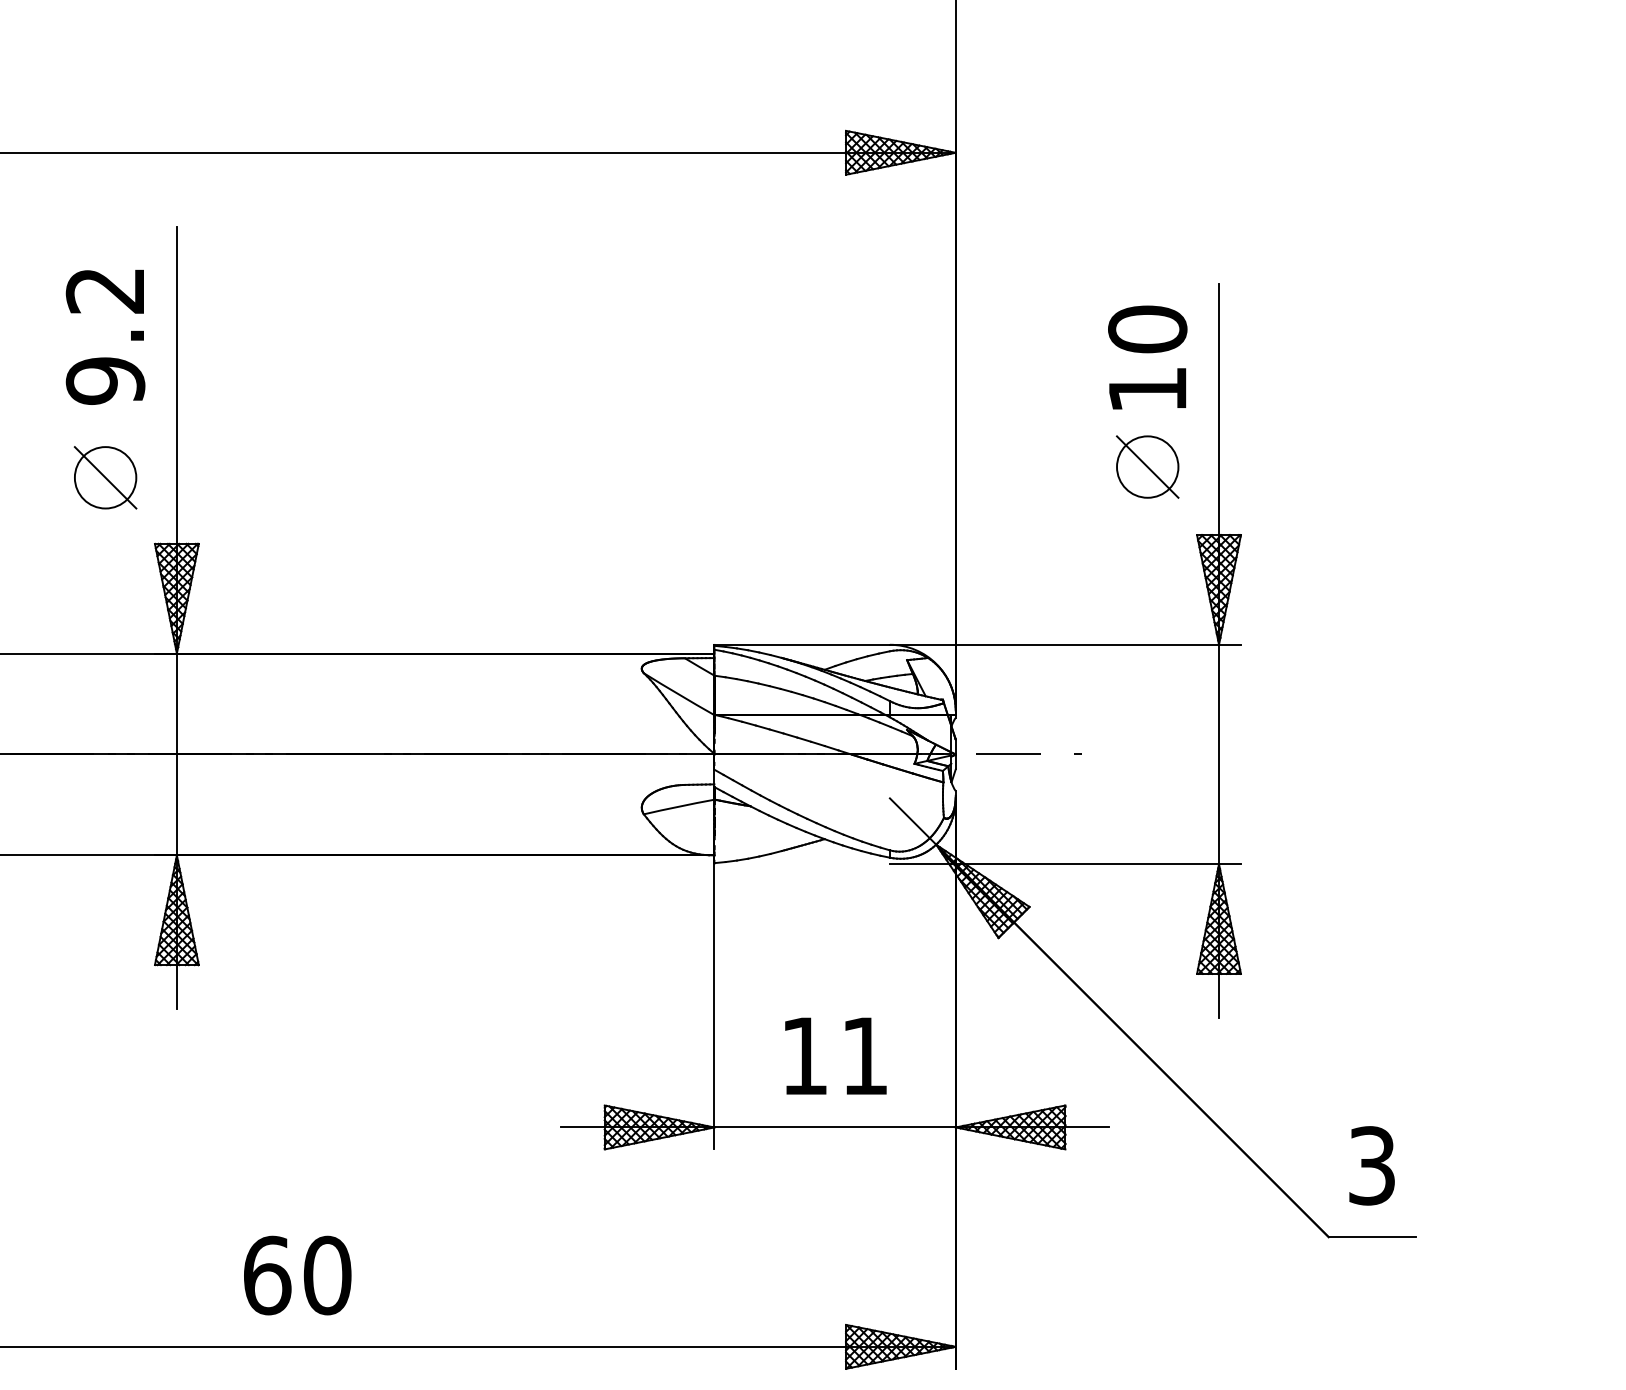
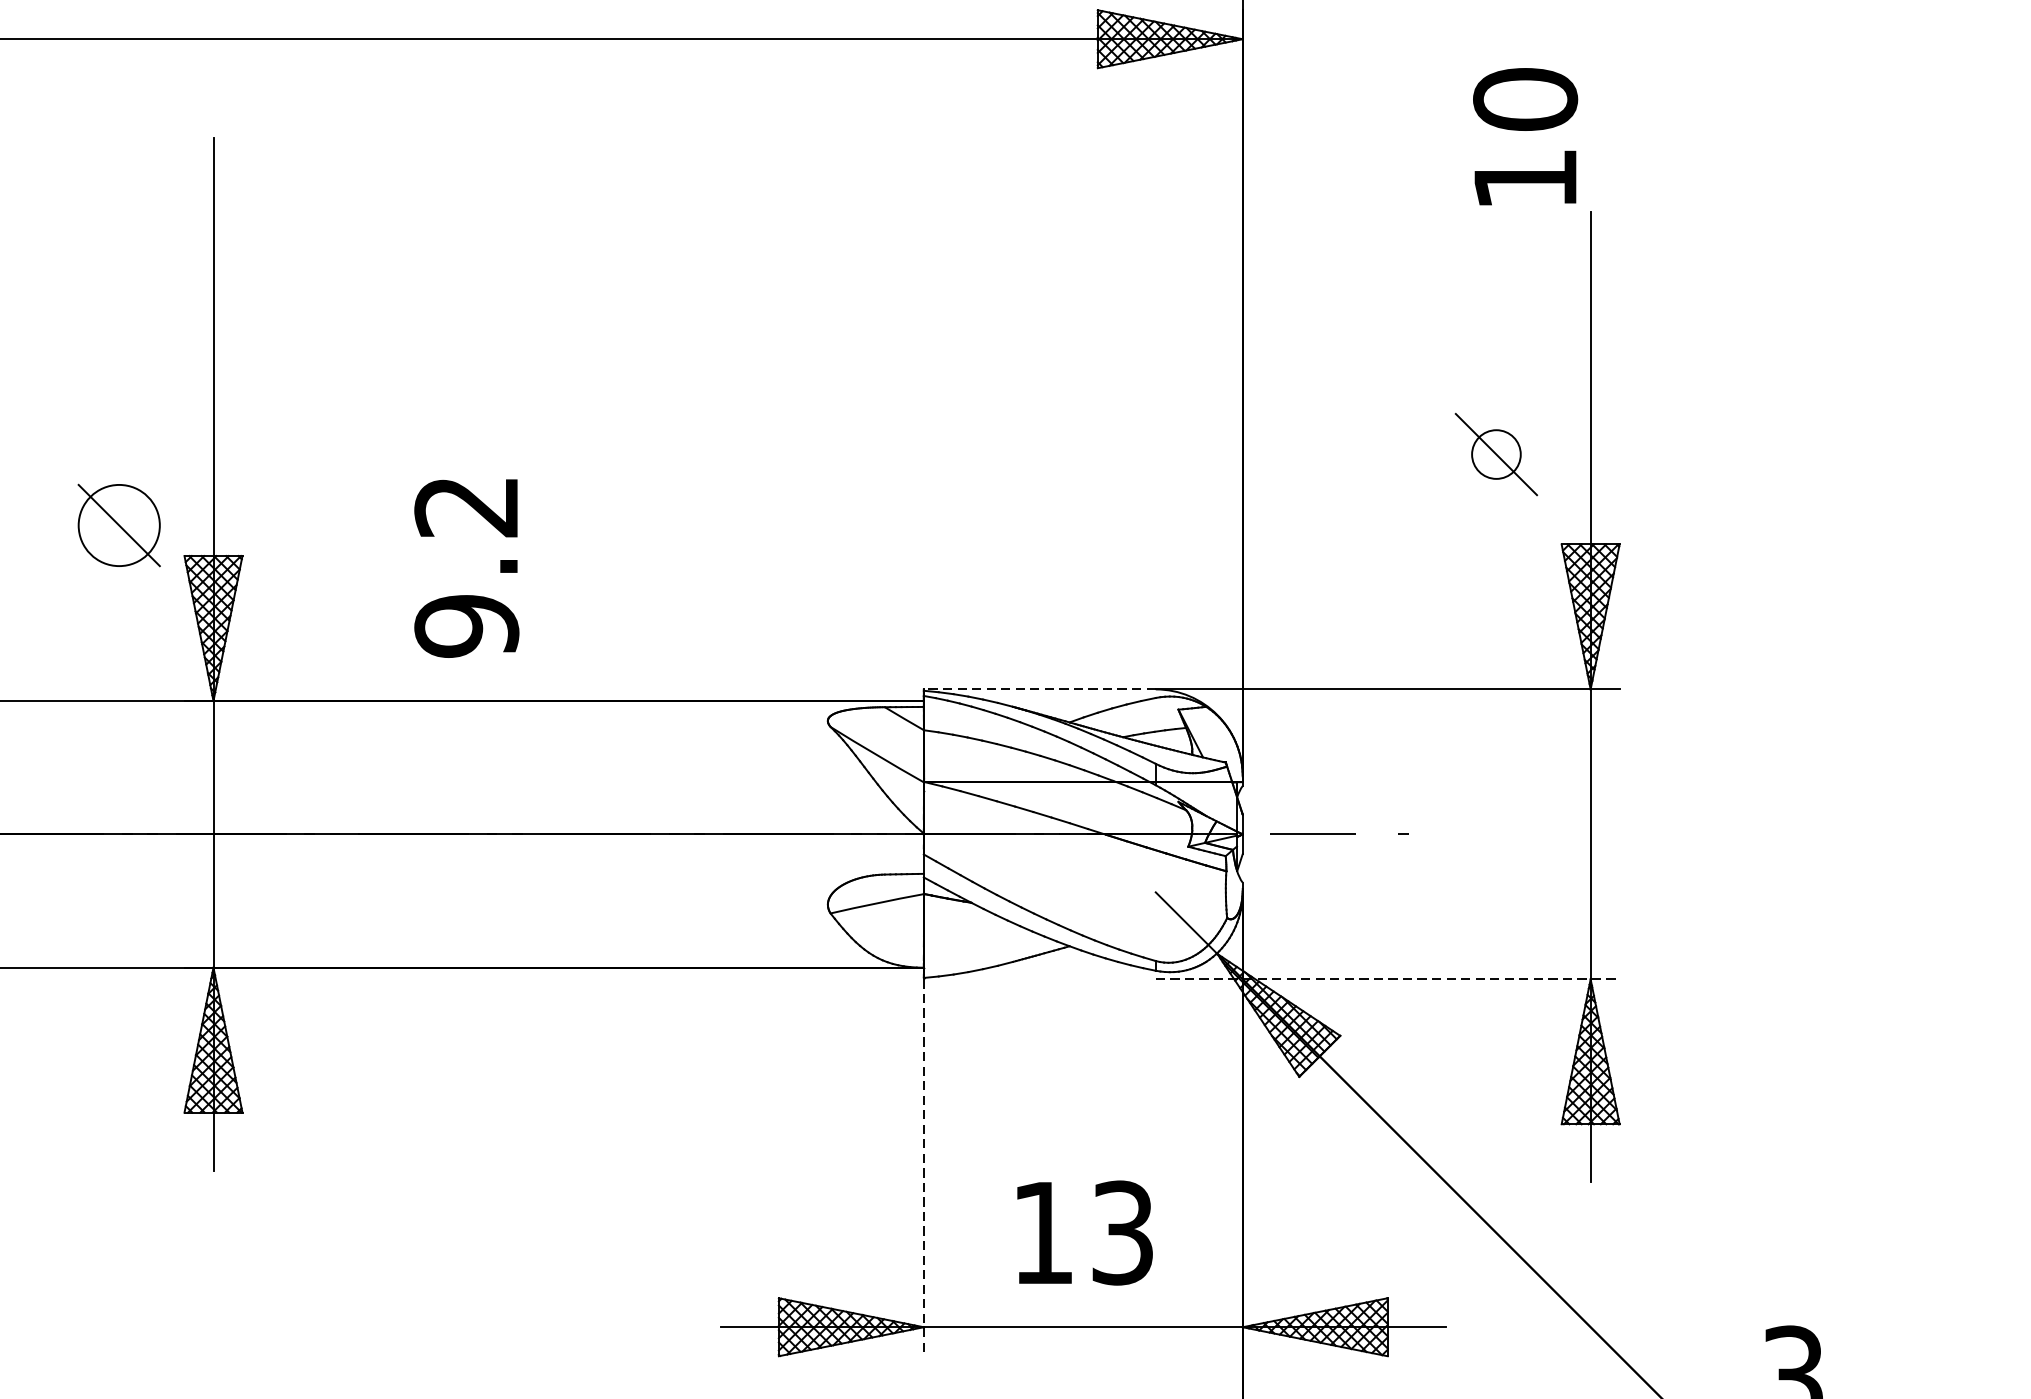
text: (105, 336) -> (466, 567), moved
text: (1147, 357) -> (1525, 136), moved
circle: (1147, 466) -> (1496, 453), size x0.6
part: (105, 477) -> (119, 525), moved
line: (802, 644) -> (1040, 689), solid -> dashed
line: (1065, 864) -> (1387, 979), solid -> dashed
line: (714, 1006) -> (923, 1167), solid -> dashed
text: (864, 1055) -> (1122, 1232), 11 -> 13

